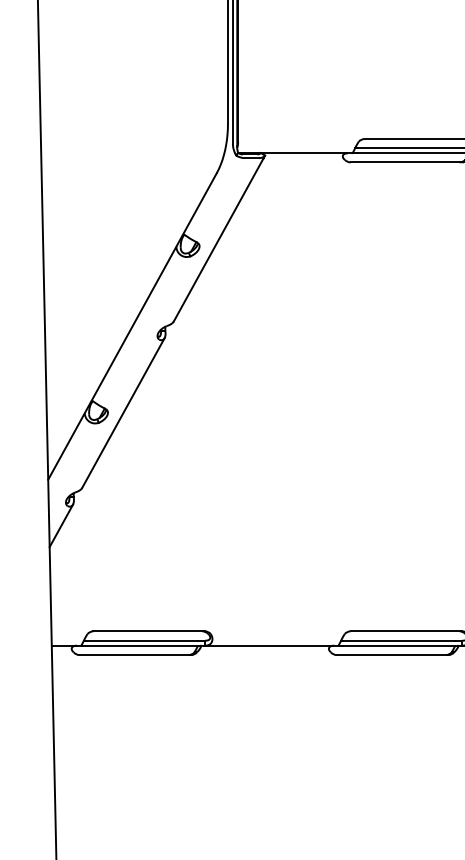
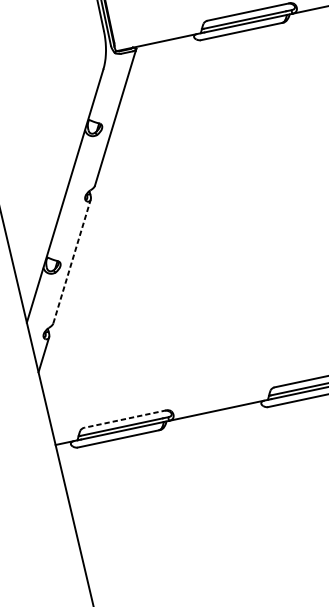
line: (123, 412) -> (72, 261), solid -> dashed
line: (149, 631) -> (125, 419), solid -> dashed

